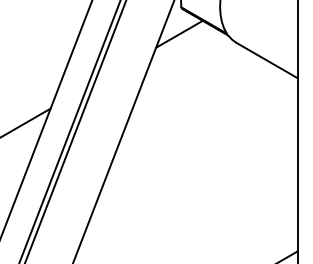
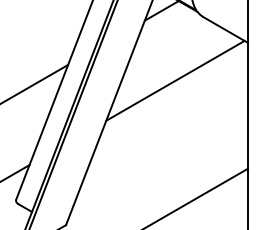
line: (198, 130) -> (175, 80), added

